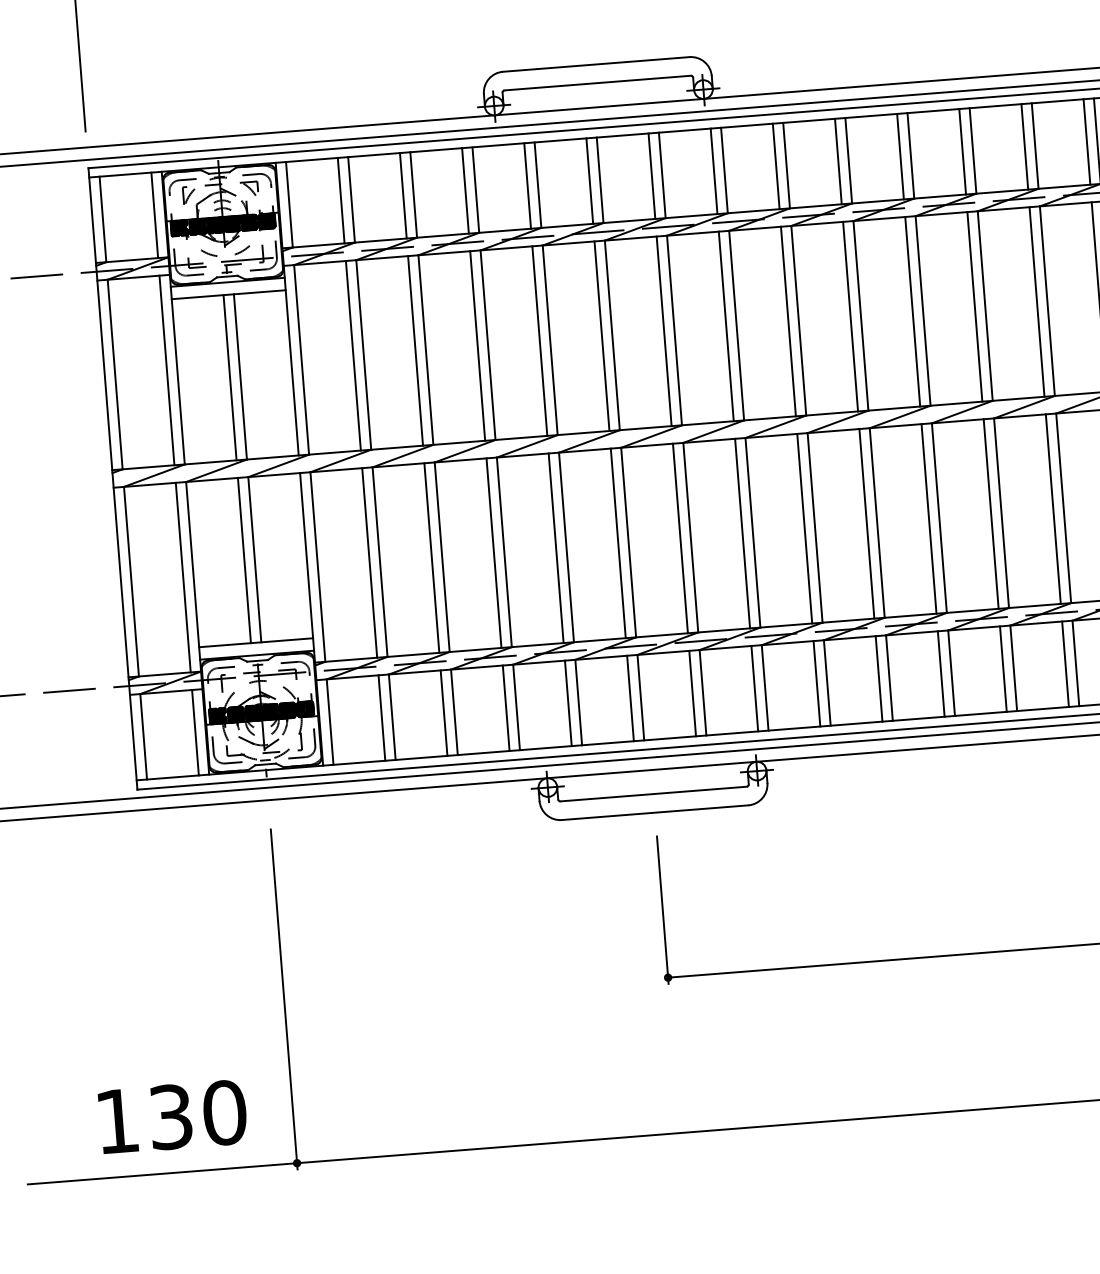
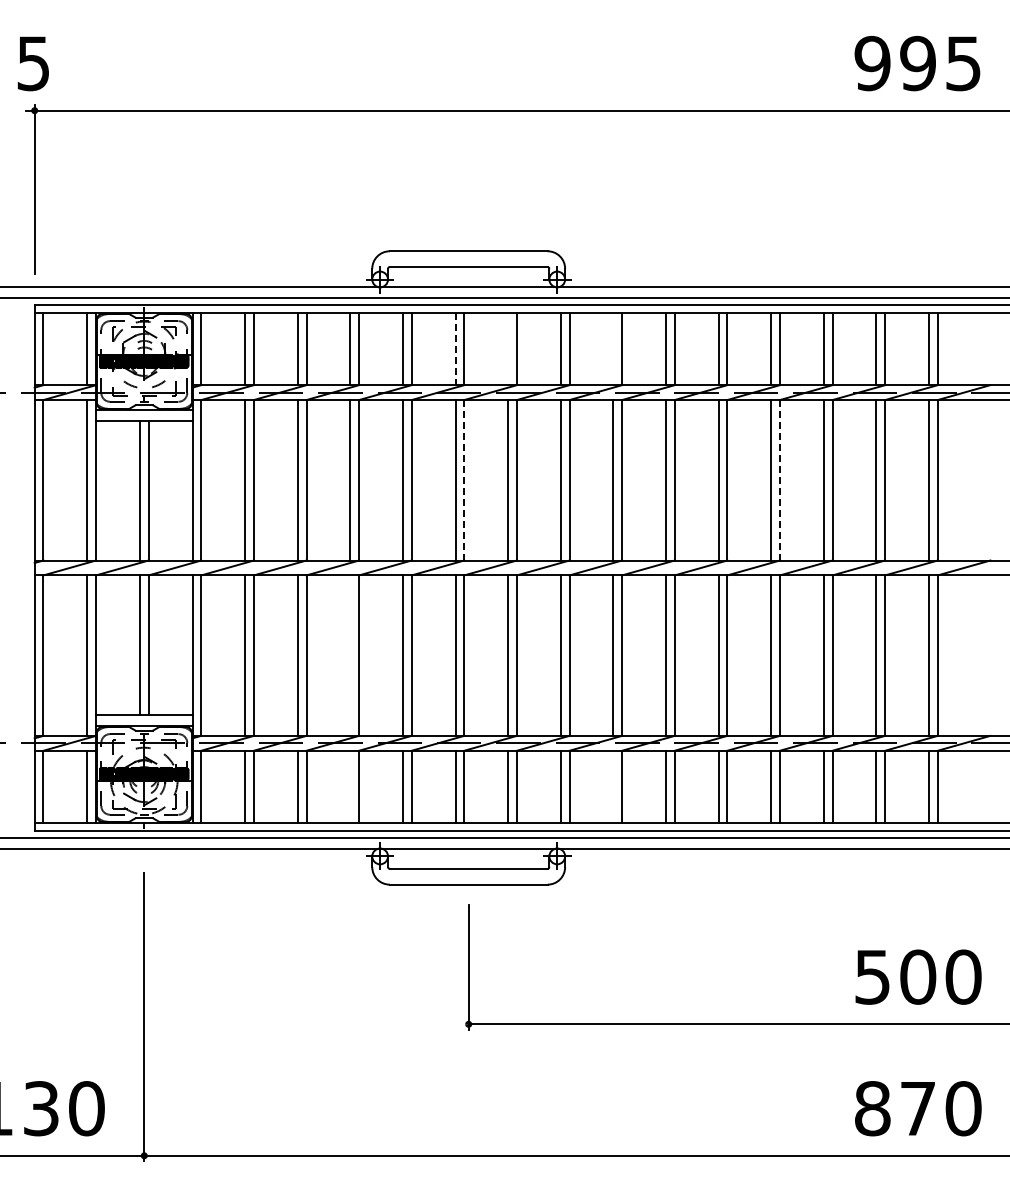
line: (776, 165) -> (613, 348), removed
line: (652, 175) -> (508, 348), removed
line: (589, 181) -> (455, 349), solid -> dashed
line: (984, 306) -> (779, 480), solid -> dashed
line: (612, 335) -> (464, 480), solid -> dashed
line: (494, 552) -> (350, 655), removed
line: (817, 683) -> (613, 786), removed
line: (506, 707) -> (350, 786), removed

